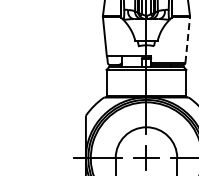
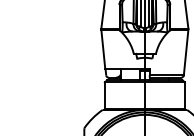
line: (187, 40) -> (185, 53), dashed -> solid

